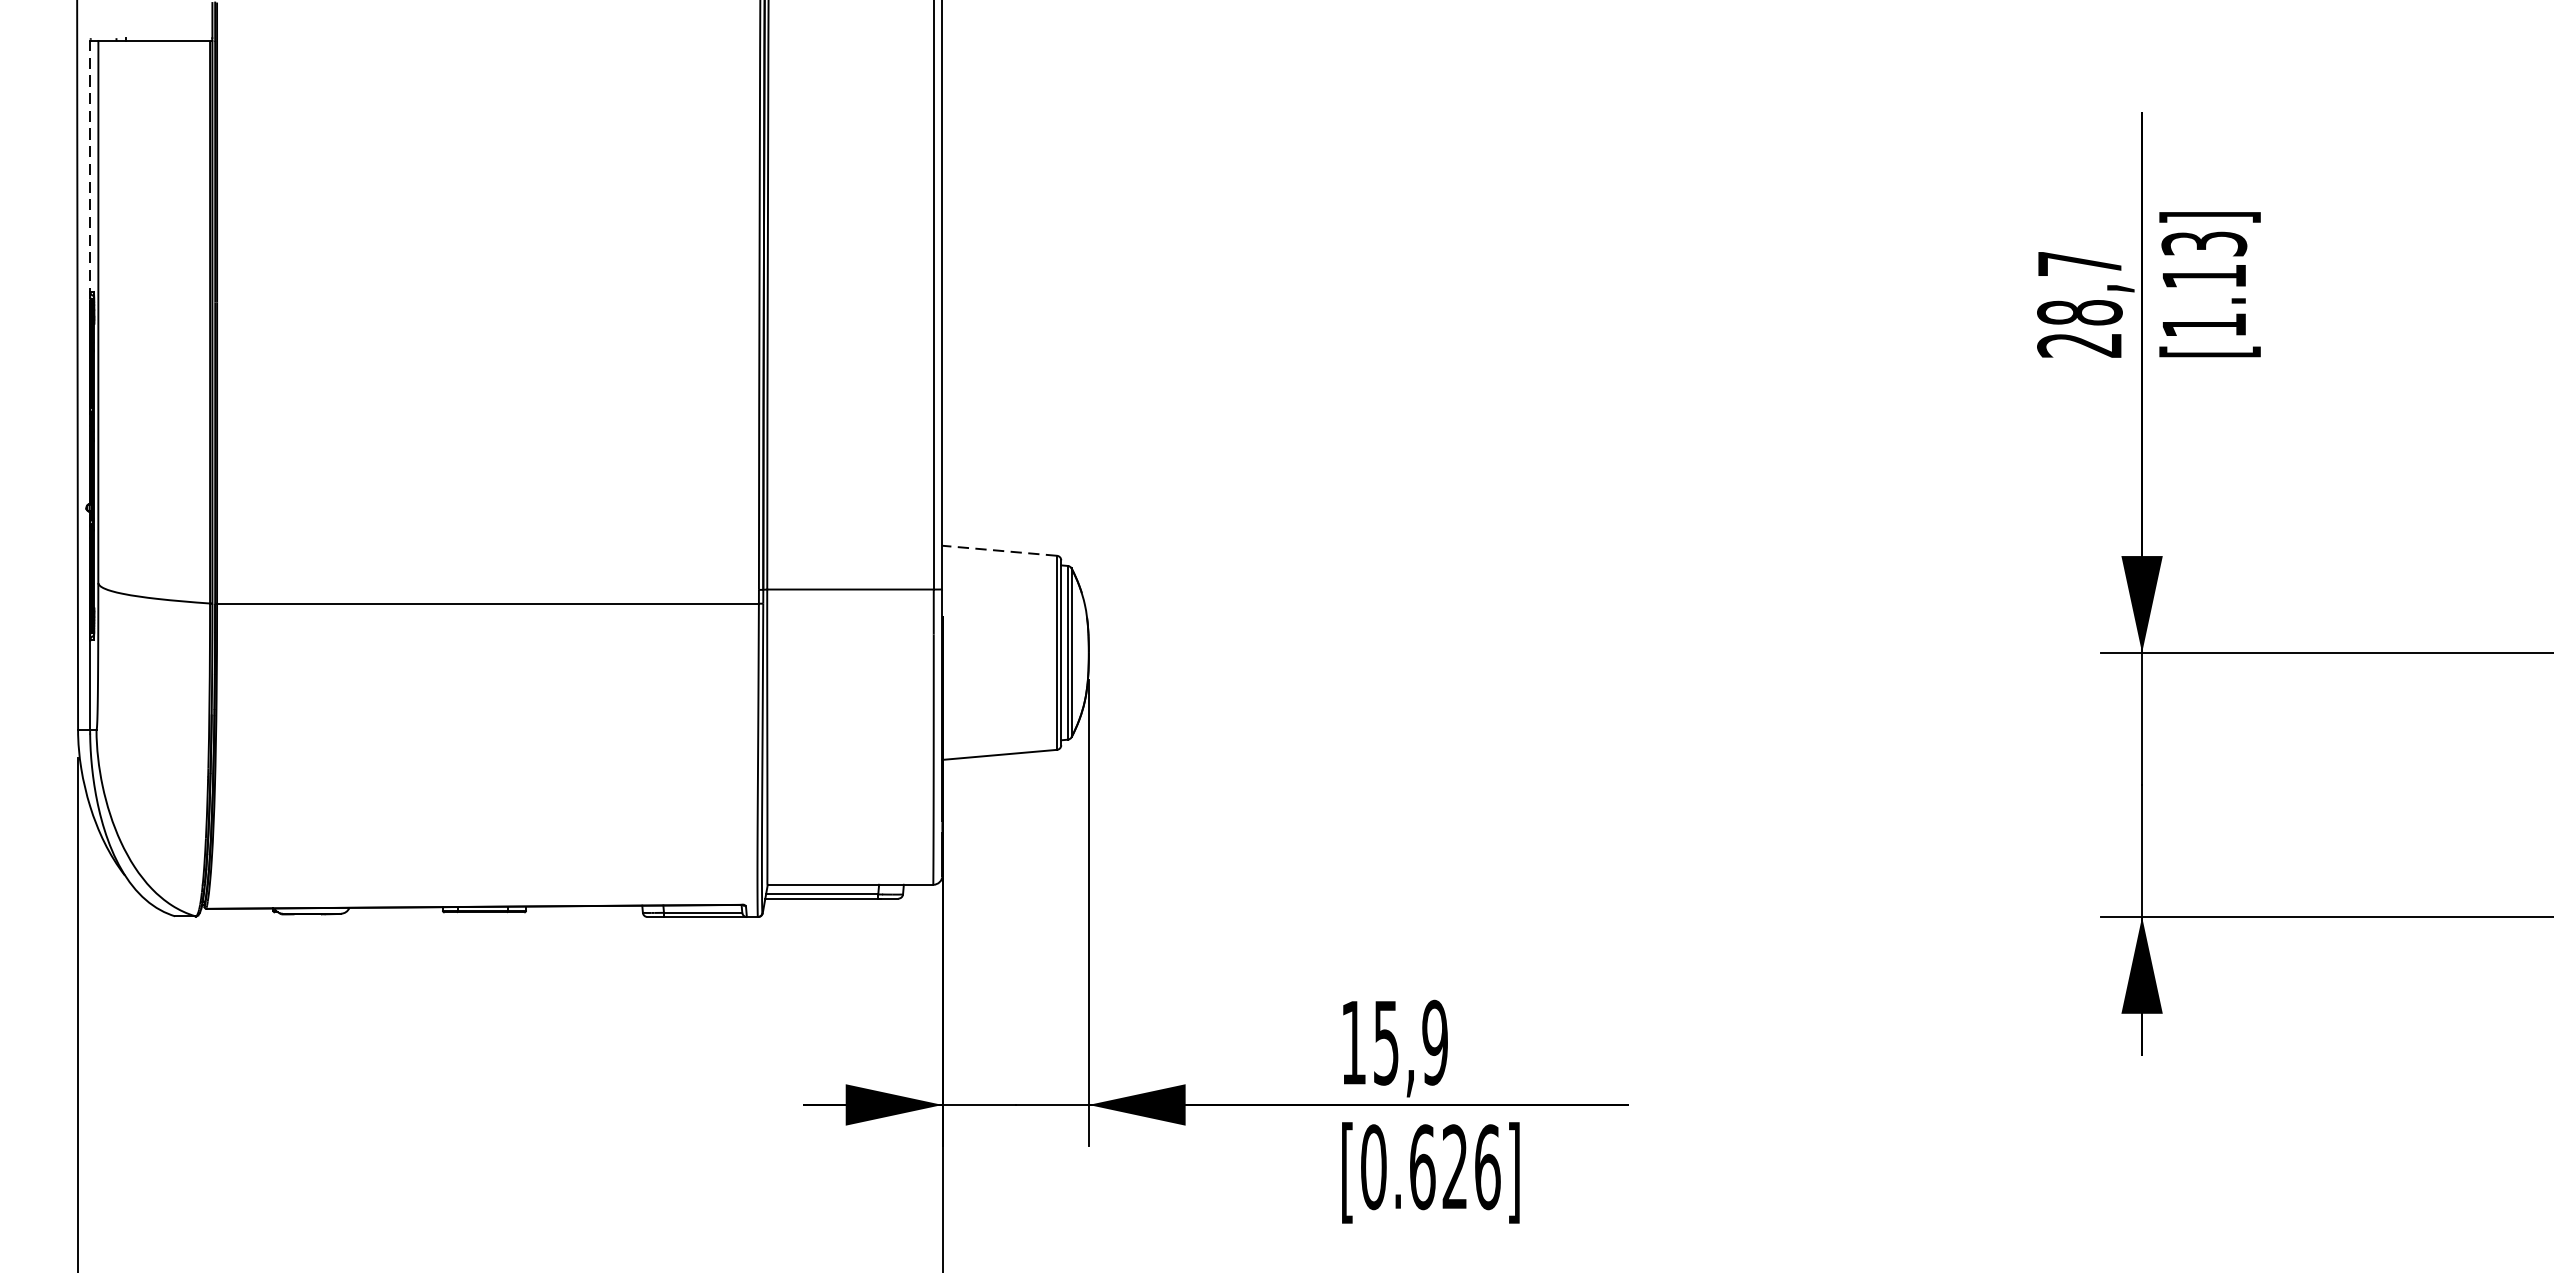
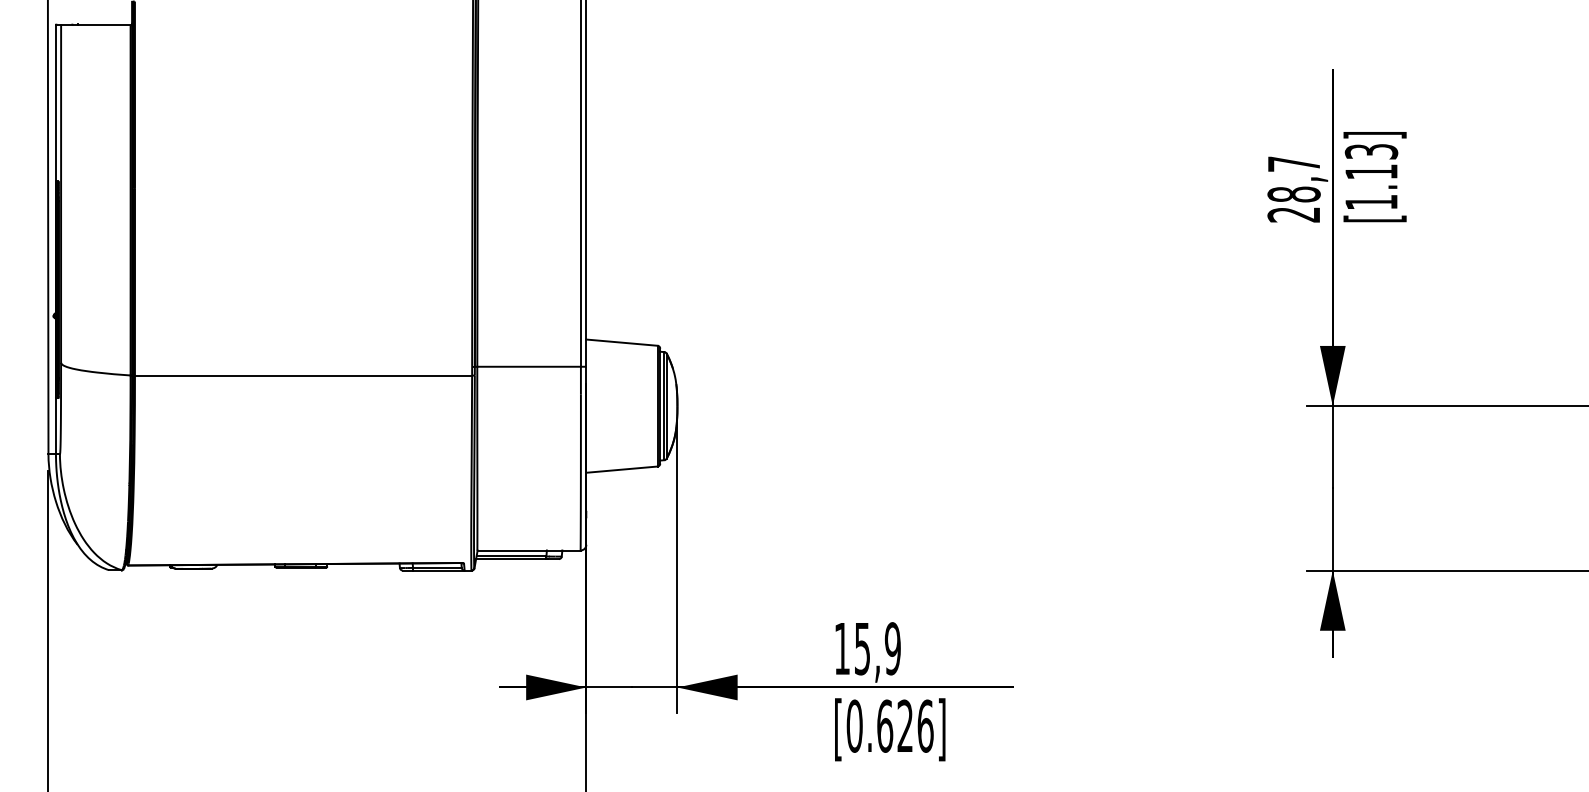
line: (89, 179) -> (55, 111), dashed -> solid
line: (998, 550) -> (621, 342), dashed -> solid

